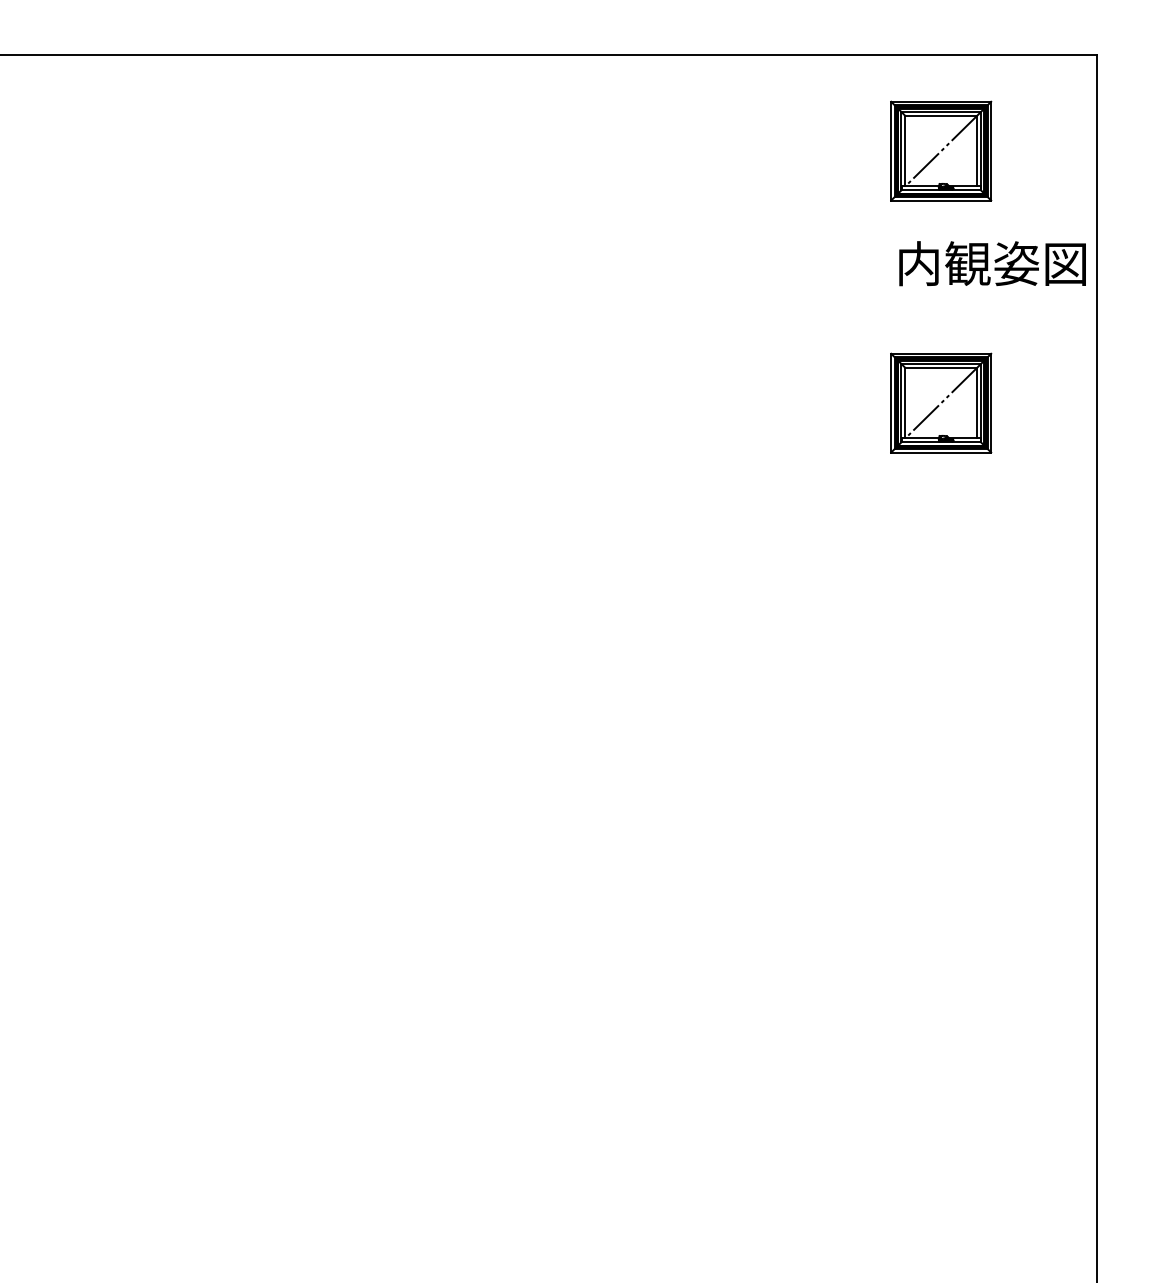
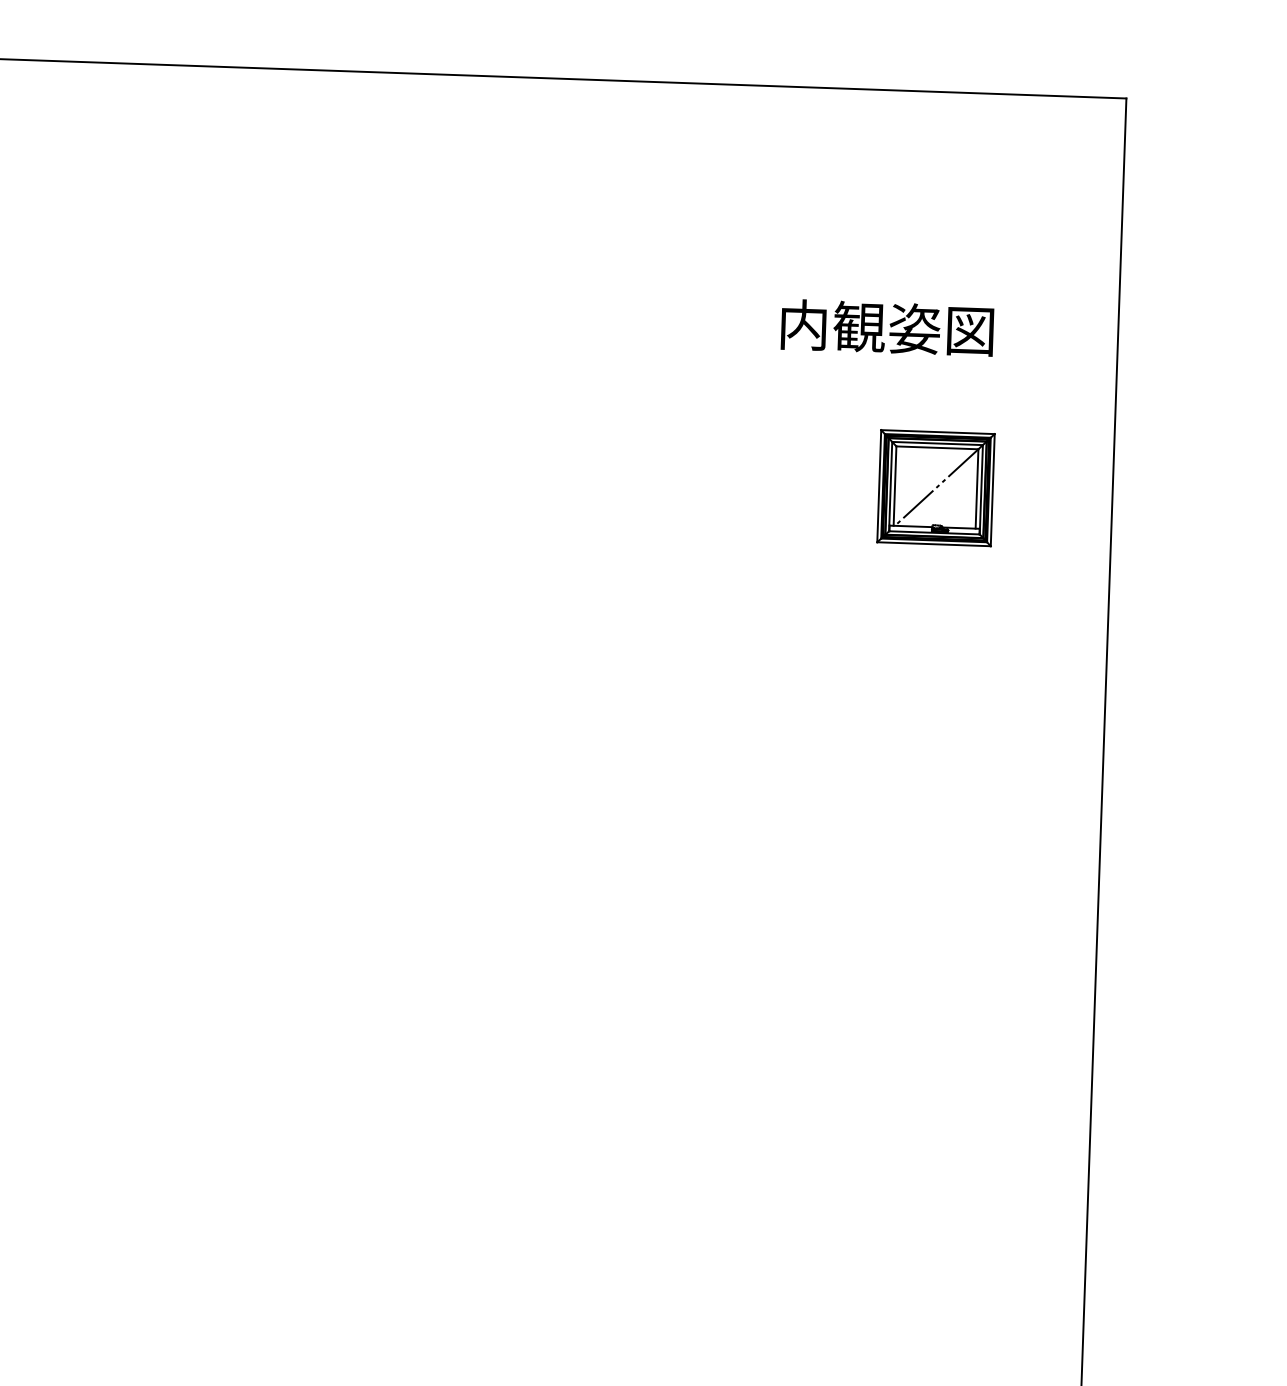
part: (941, 150) -> (946, 201), removed
text: (992, 263) -> (887, 327), moved

